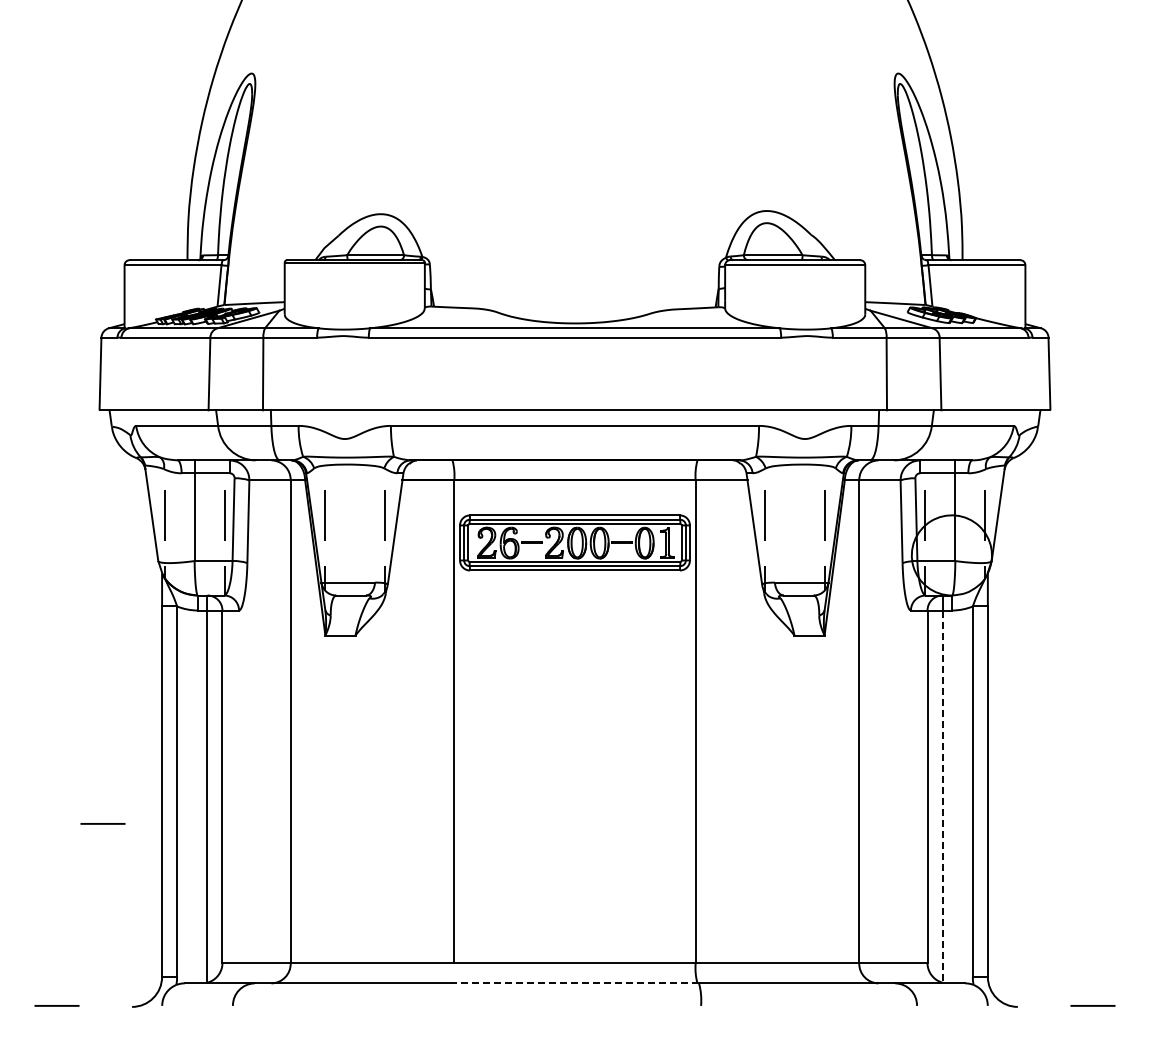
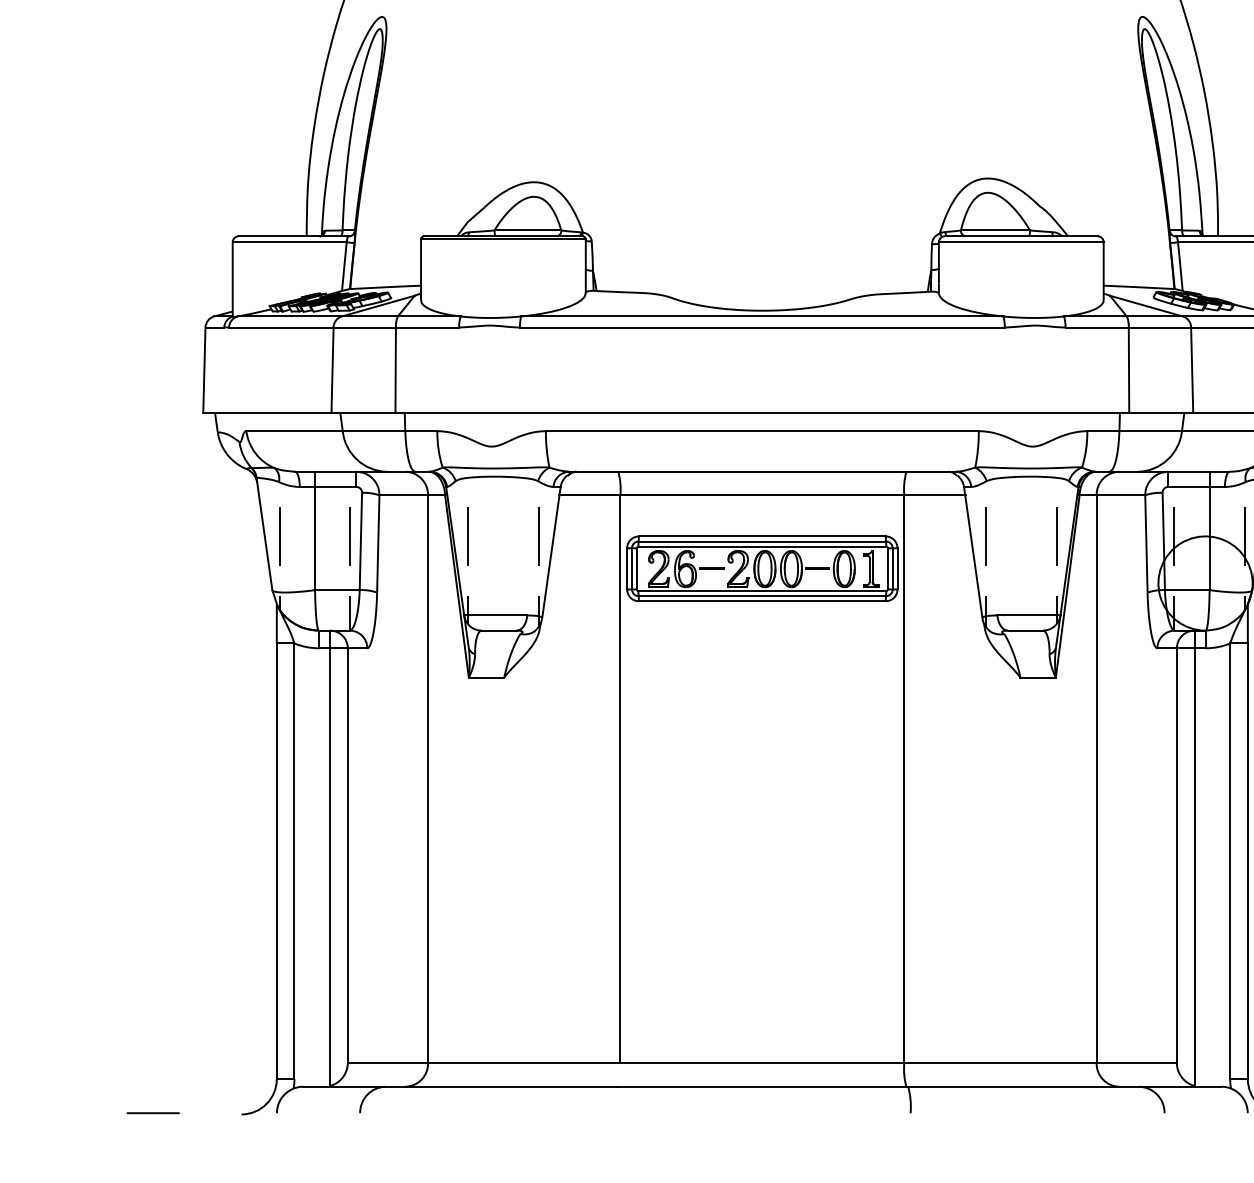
line: (942, 797) -> (1194, 868), dashed -> solid
line: (102, 823) -> (206, 898), removed
line: (574, 983) -> (761, 1086), dashed -> solid

